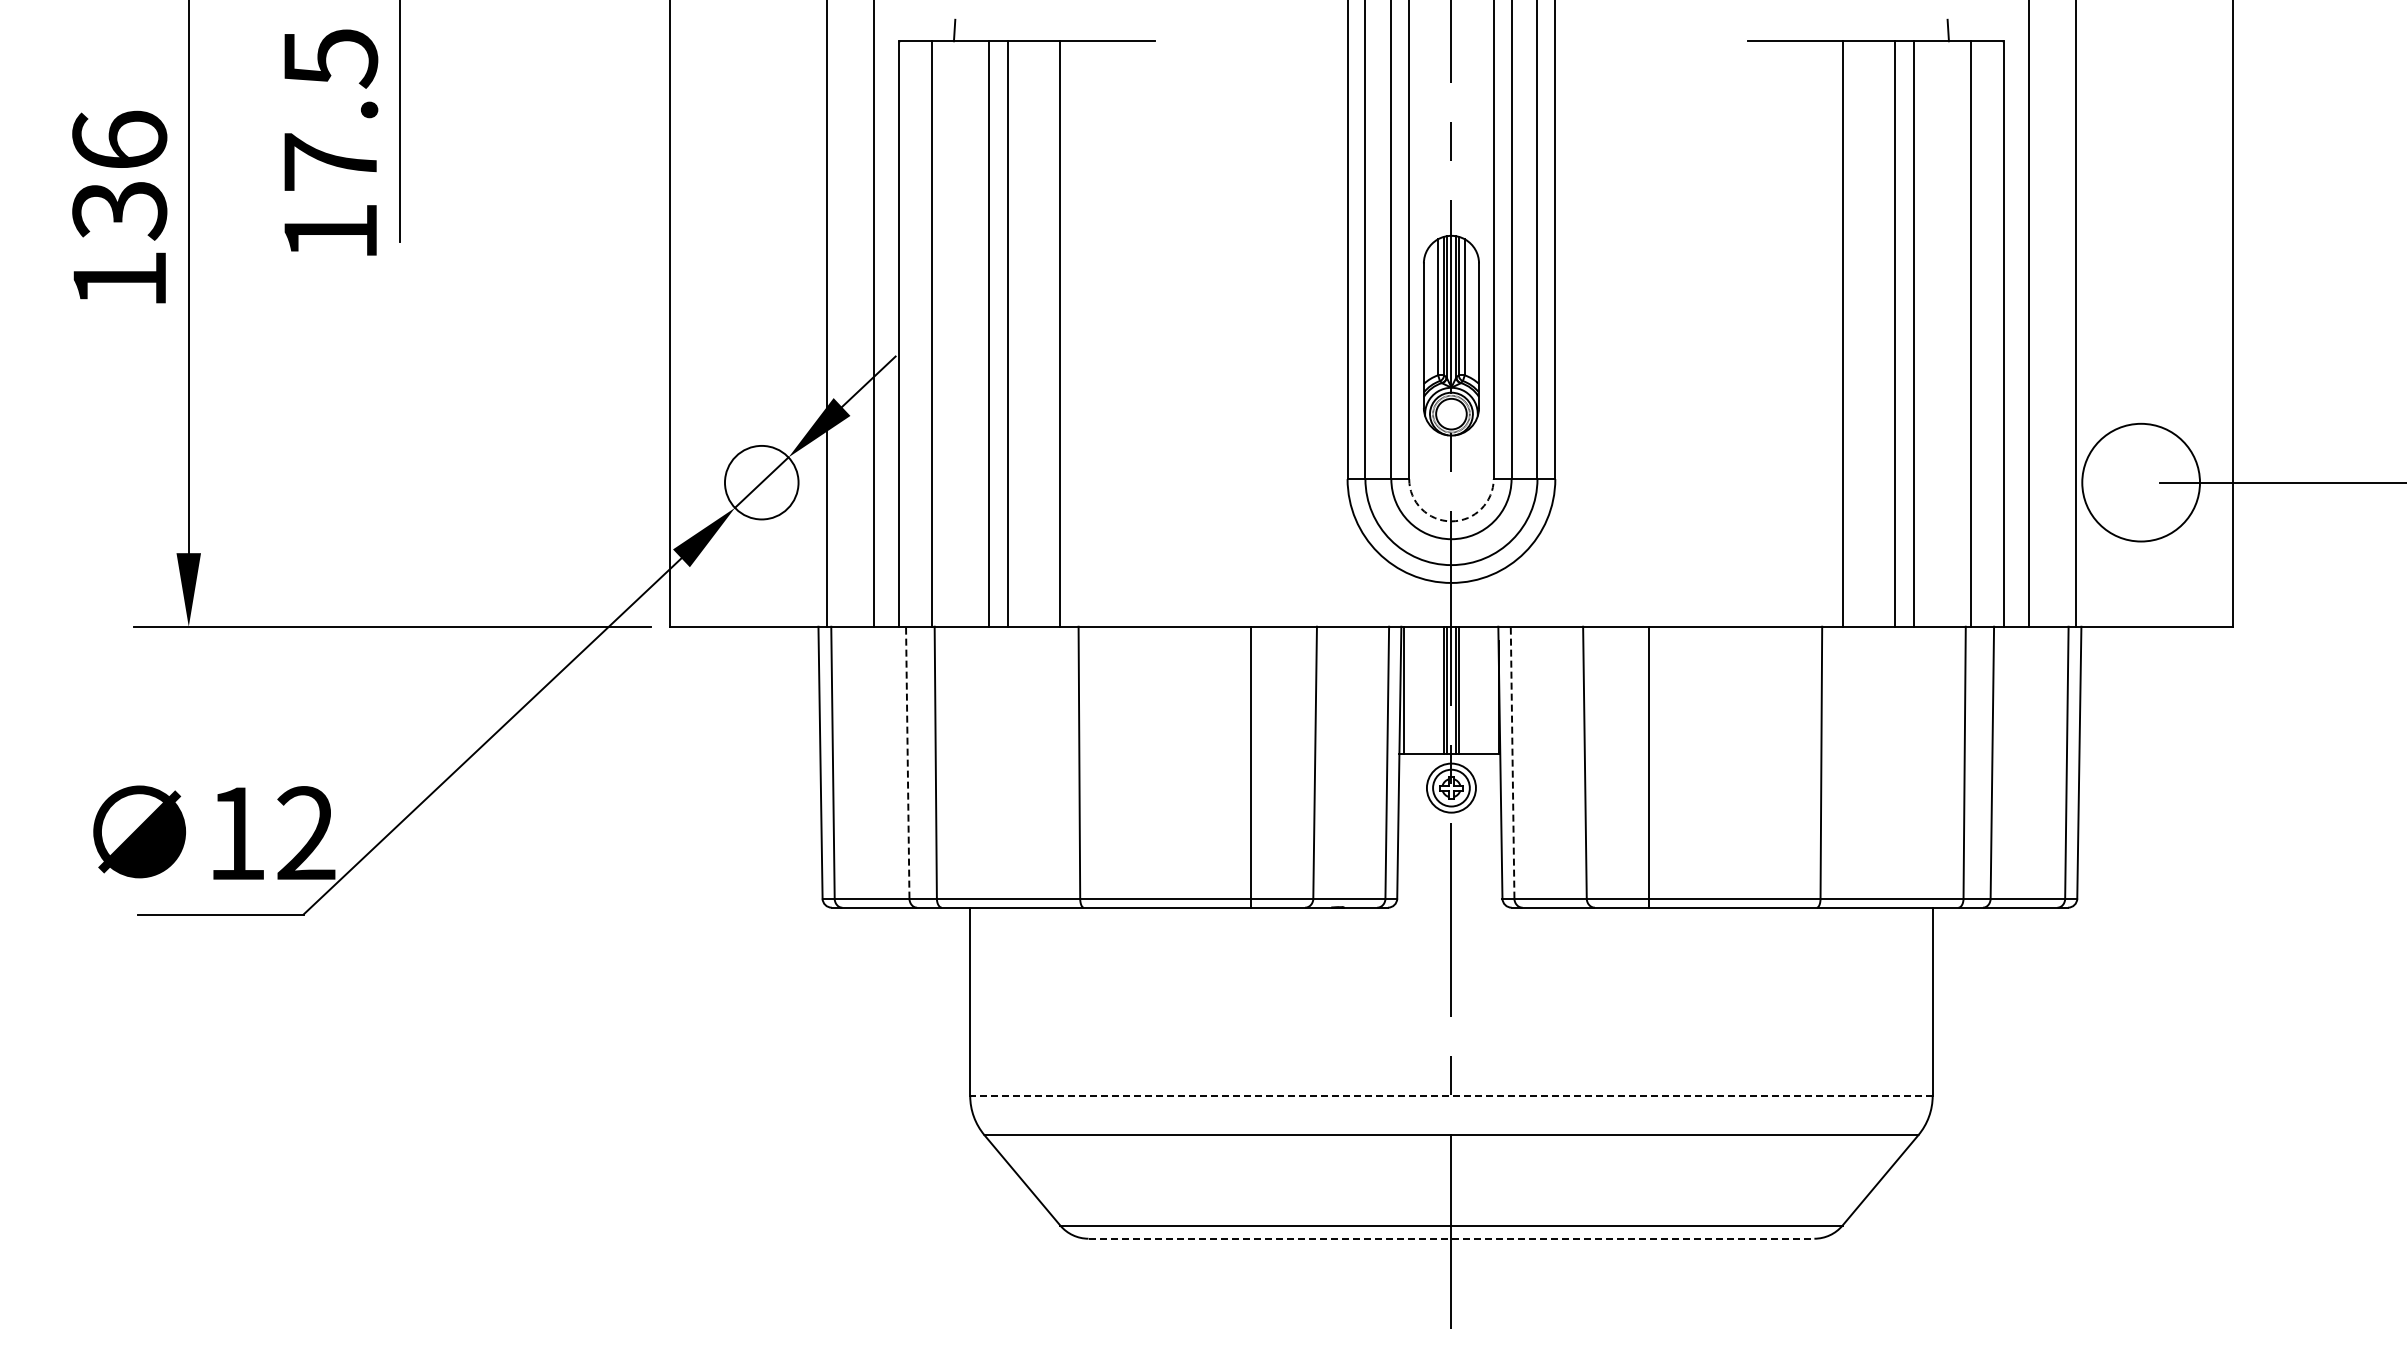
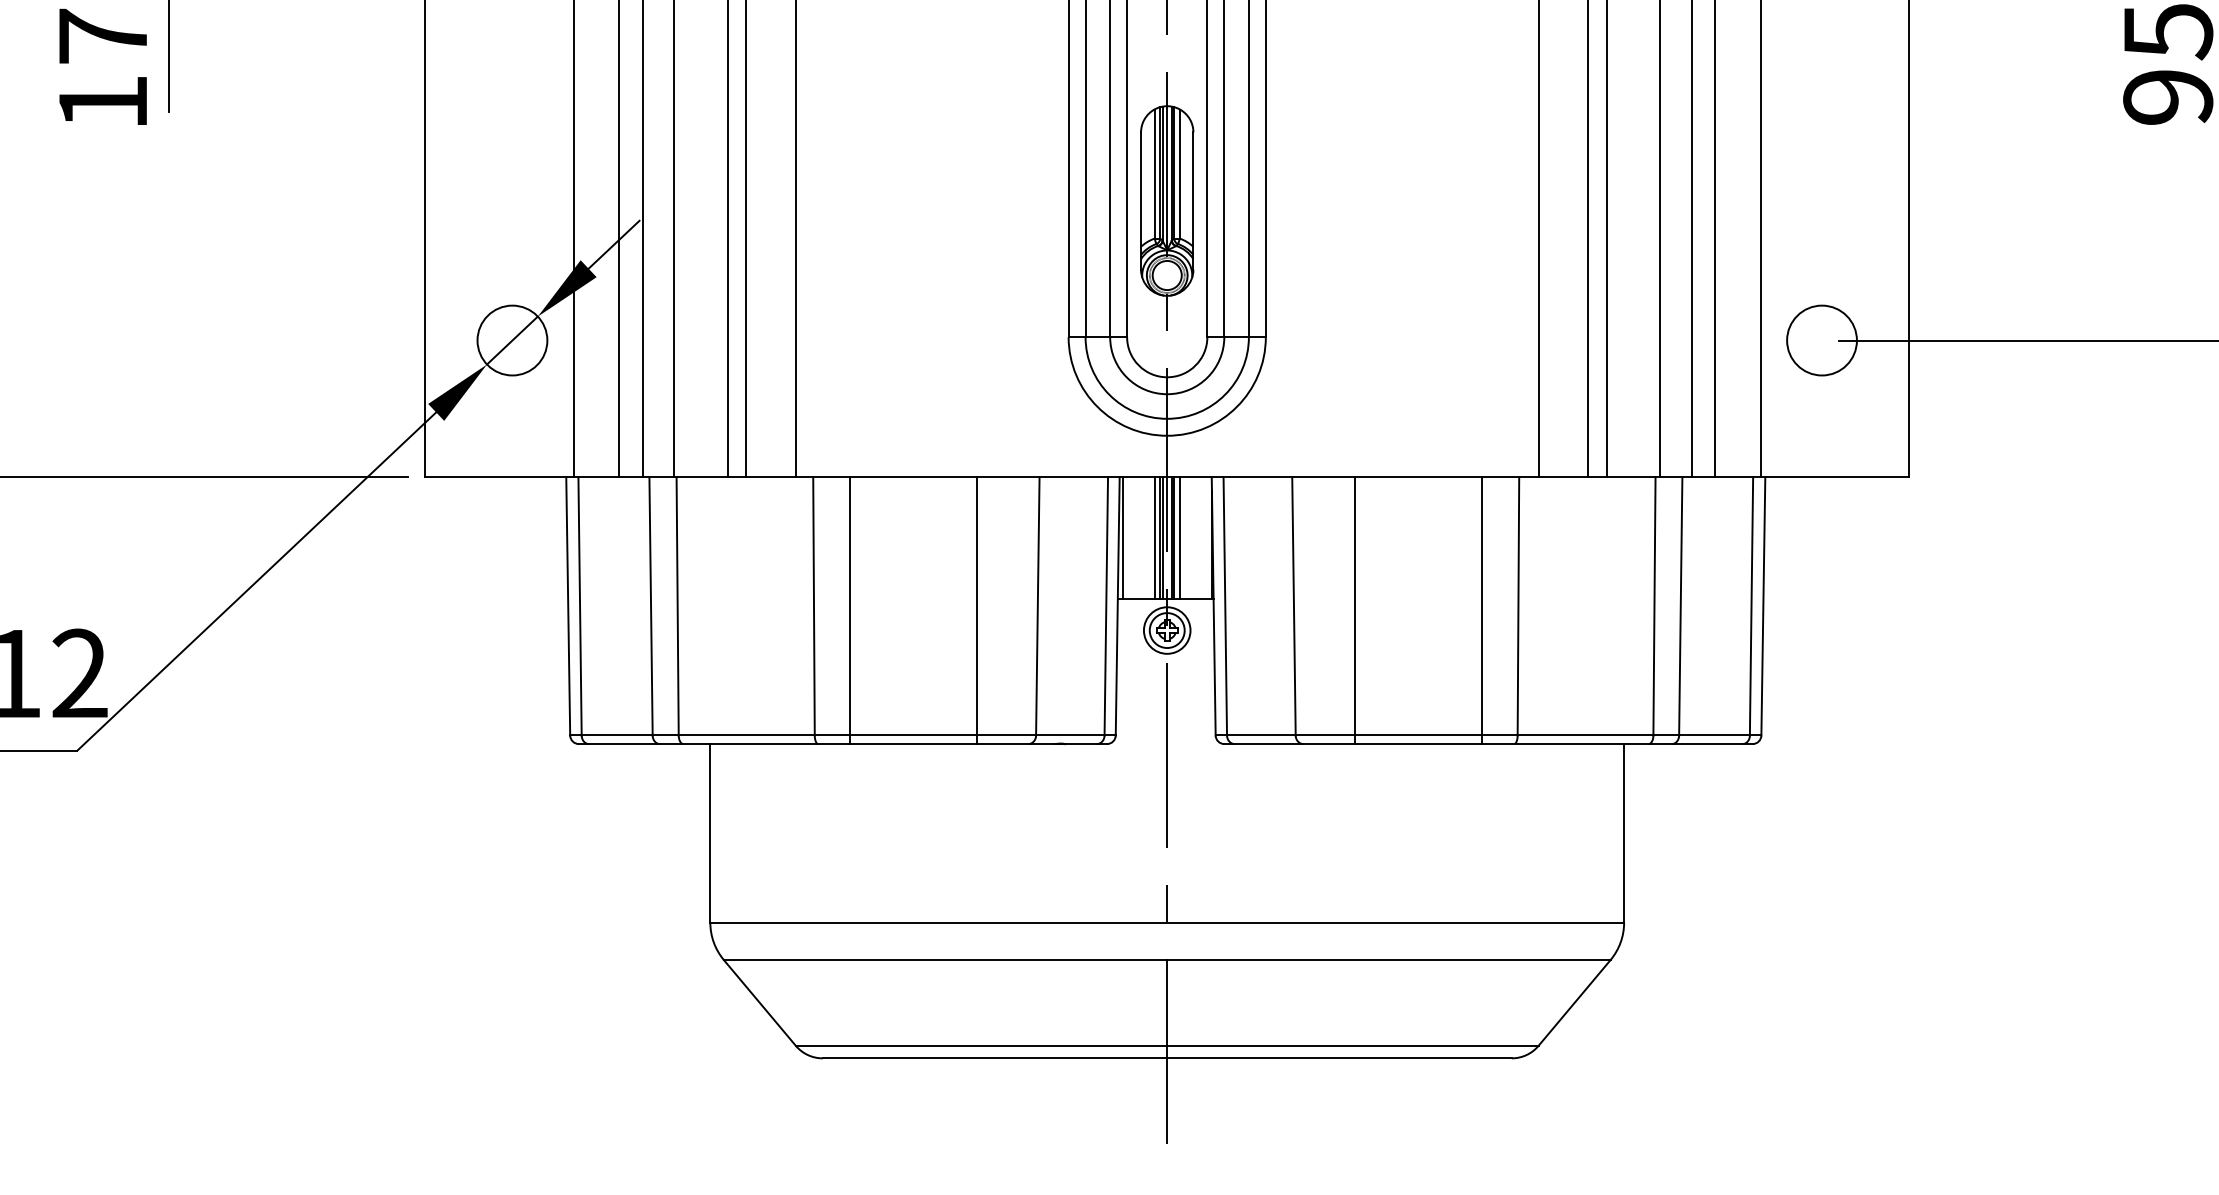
circle: (2140, 482) -> (1821, 340), size x0.62
arc: (1451, 521) -> (1167, 377), dashed -> solid
line: (1438, 690) -> (1154, 537), added
line: (1464, 690) -> (1179, 537), added
line: (907, 762) -> (650, 606), dashed -> solid
line: (1512, 762) -> (1225, 606), dashed -> solid
line: (1117, 766) -> (850, 610), added
line: (1782, 766) -> (1481, 610), added
line: (1450, 1095) -> (1166, 922), dashed -> solid
line: (1451, 1238) -> (1167, 1058), dashed -> solid

